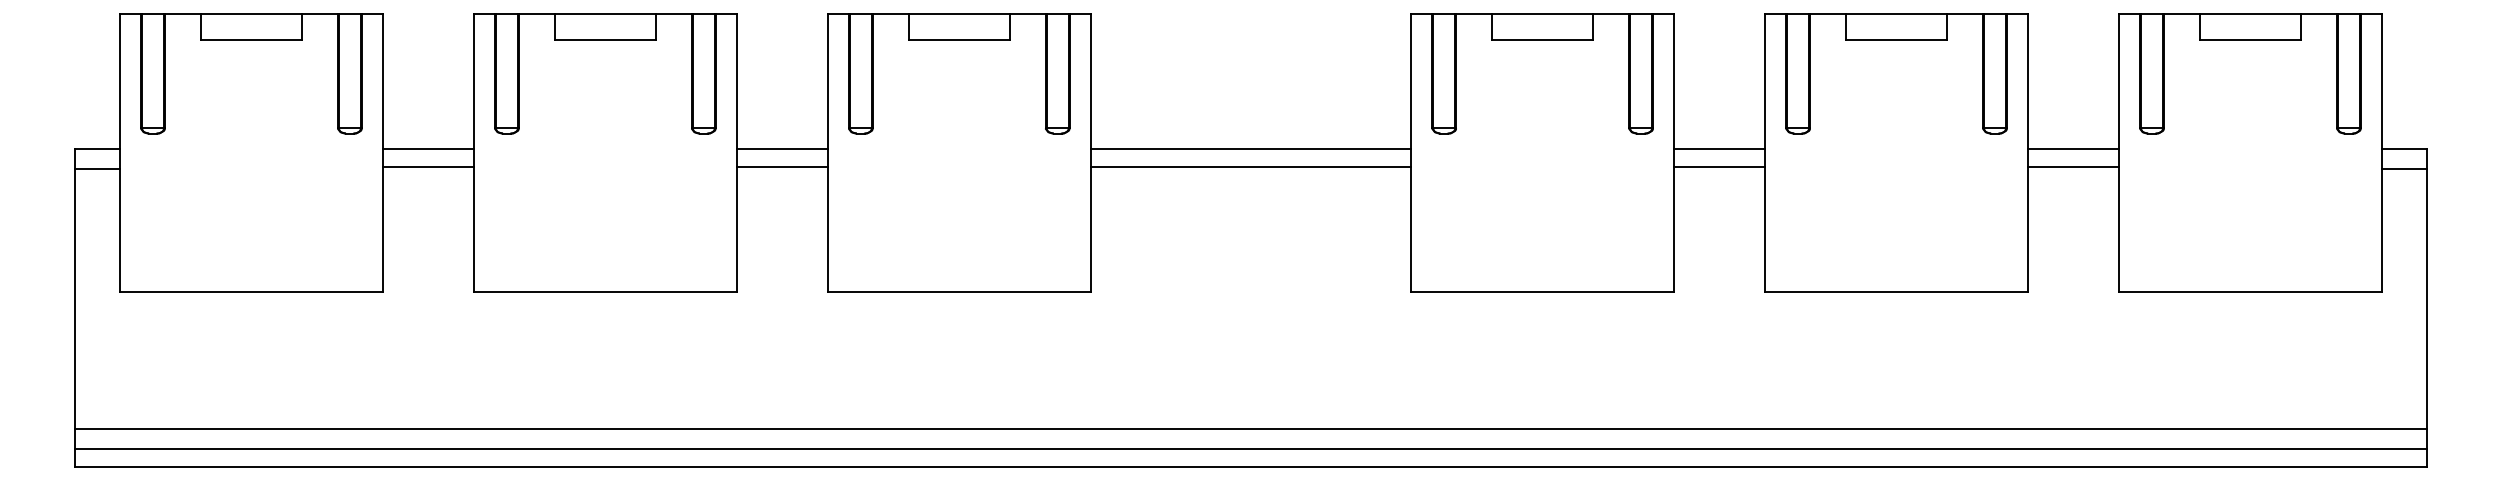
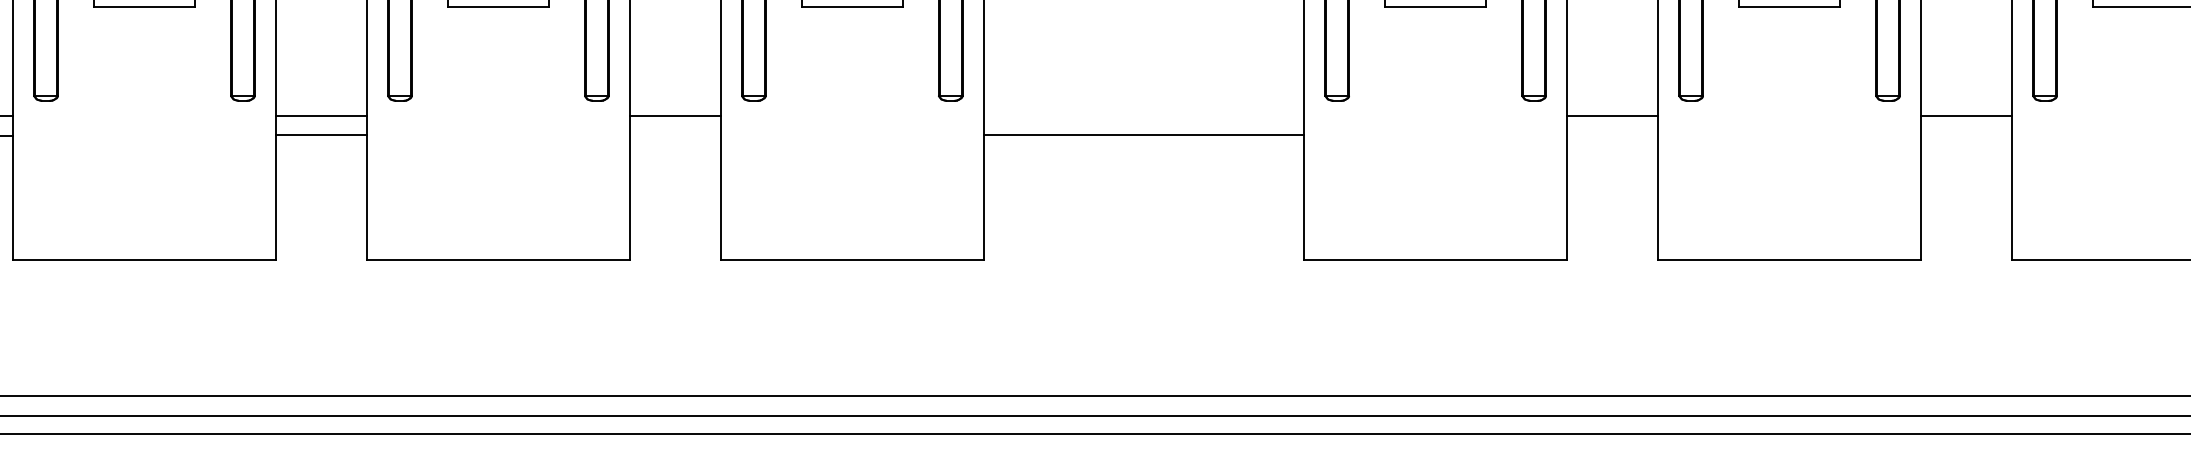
line: (1250, 148) -> (1143, 115), removed
line: (782, 167) -> (675, 134), removed
line: (1719, 167) -> (1612, 134), removed
line: (2073, 167) -> (1966, 134), removed

